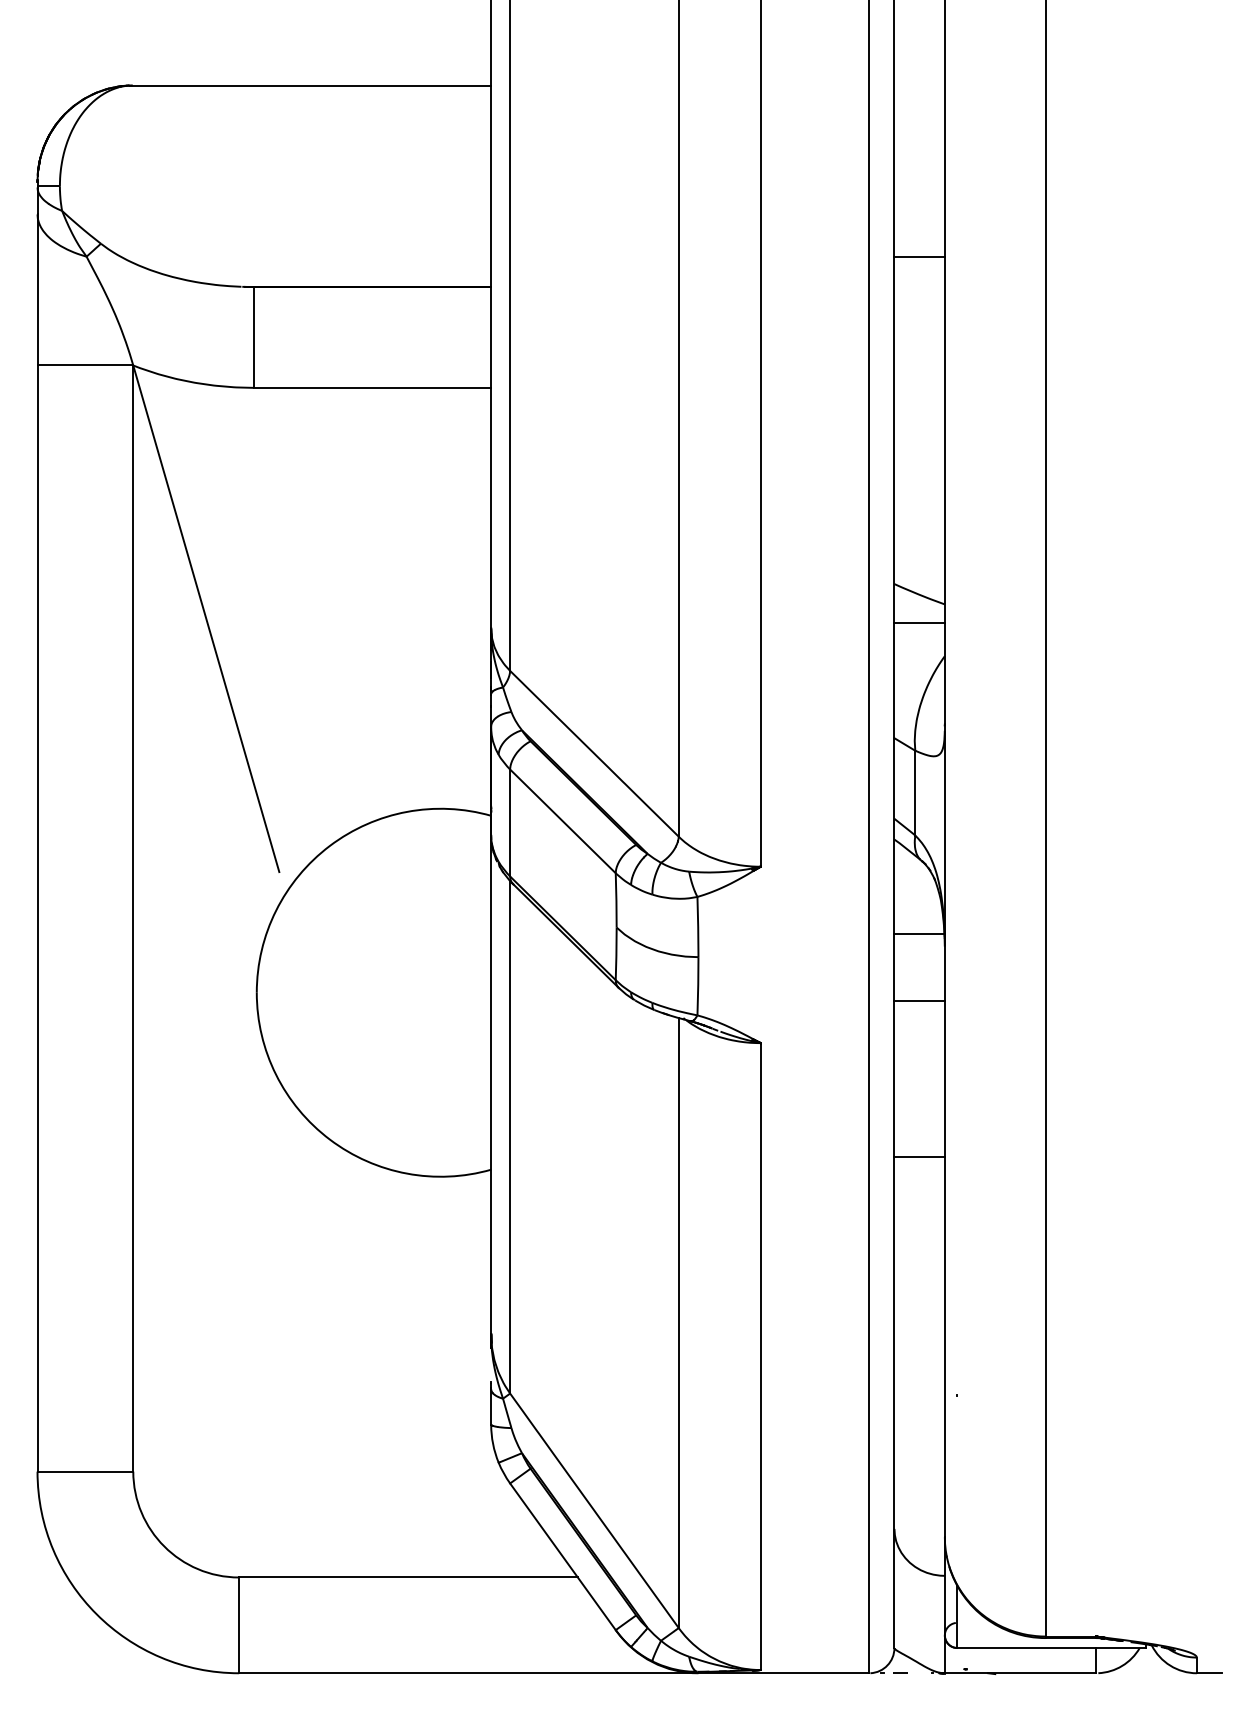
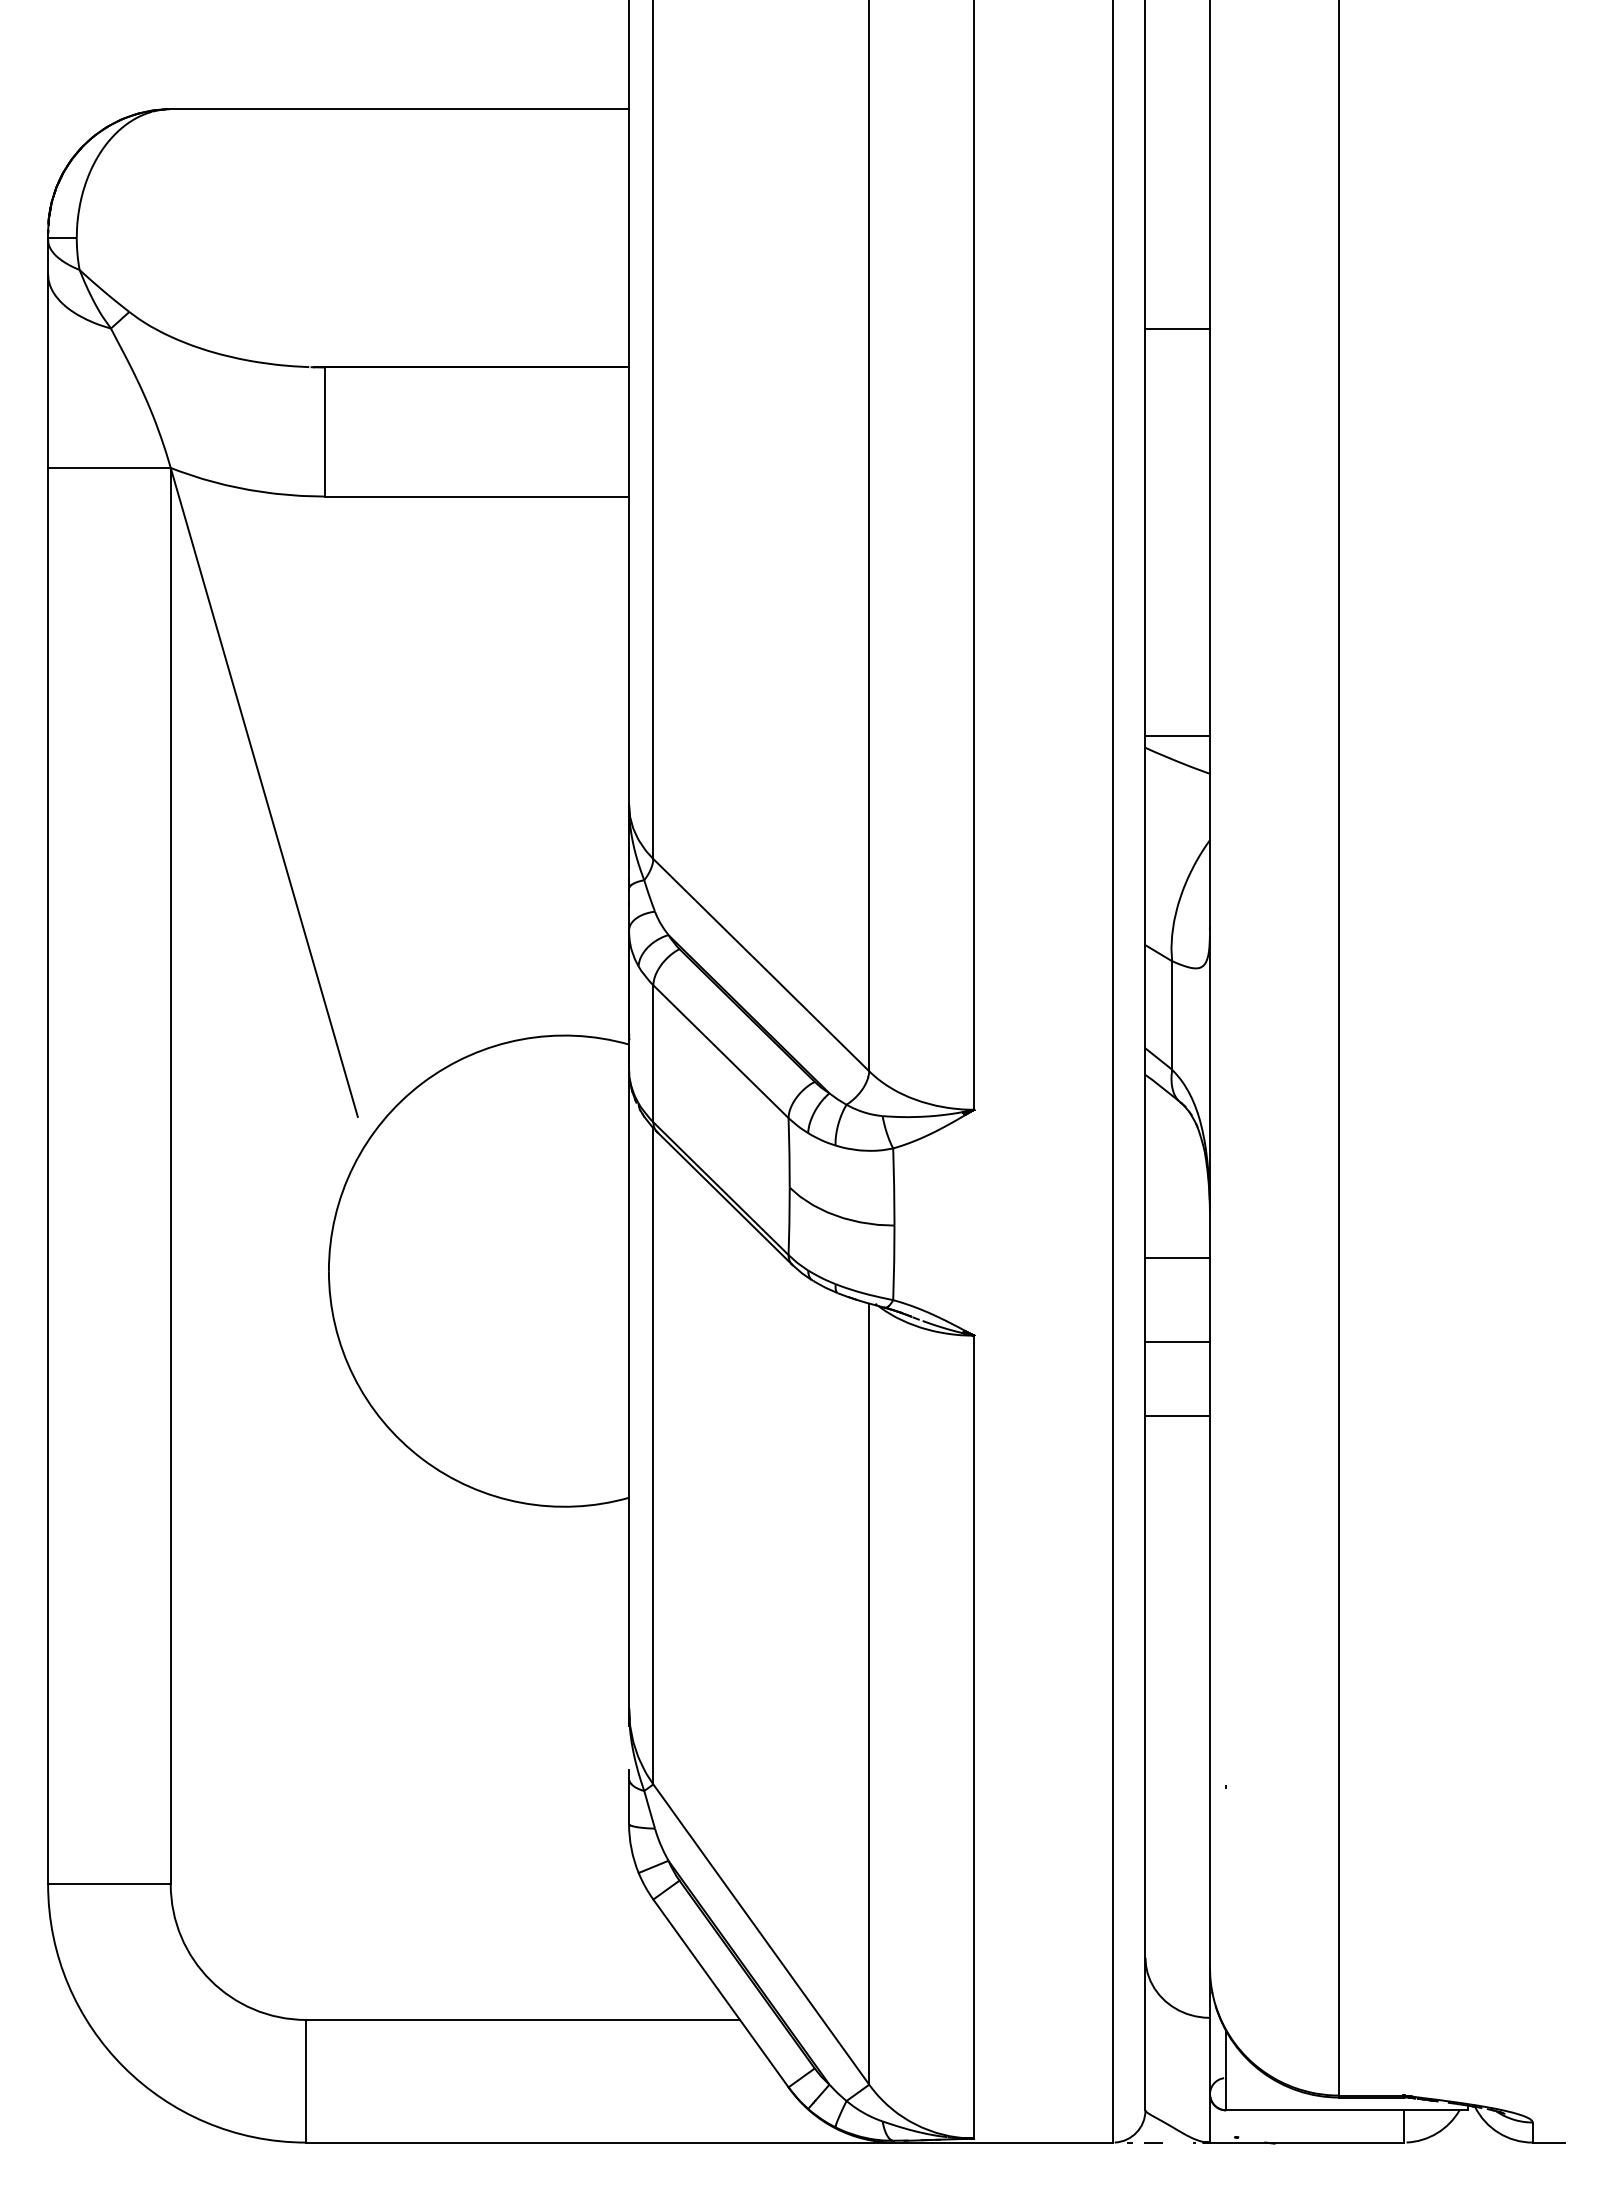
line: (919, 622) -> (1177, 736), moved
line: (919, 933) -> (1177, 1257), moved
line: (919, 1000) -> (1177, 1342), moved
line: (919, 1157) -> (1177, 1415), moved

